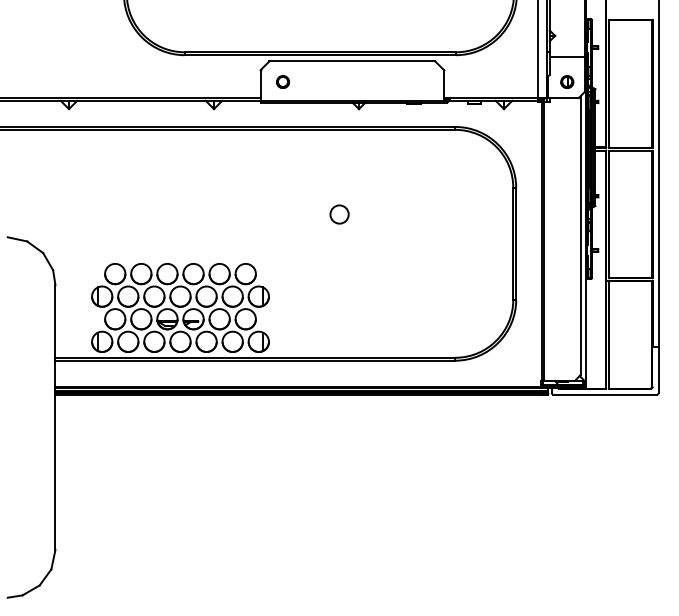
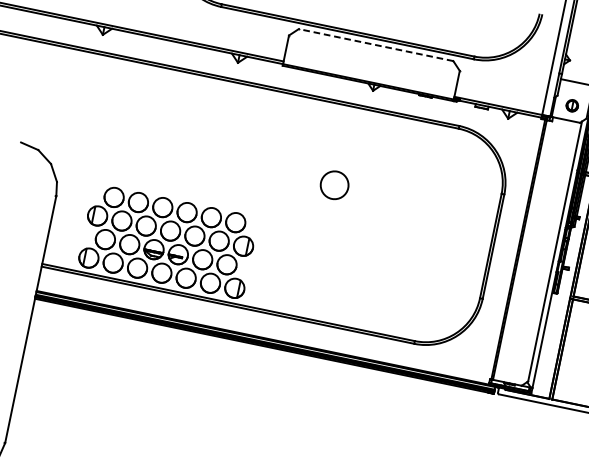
line: (352, 61) -> (376, 45), solid -> dashed
circle: (282, 81) -> (307, 50), removed
circle: (339, 214) -> (334, 185), size x1.6

